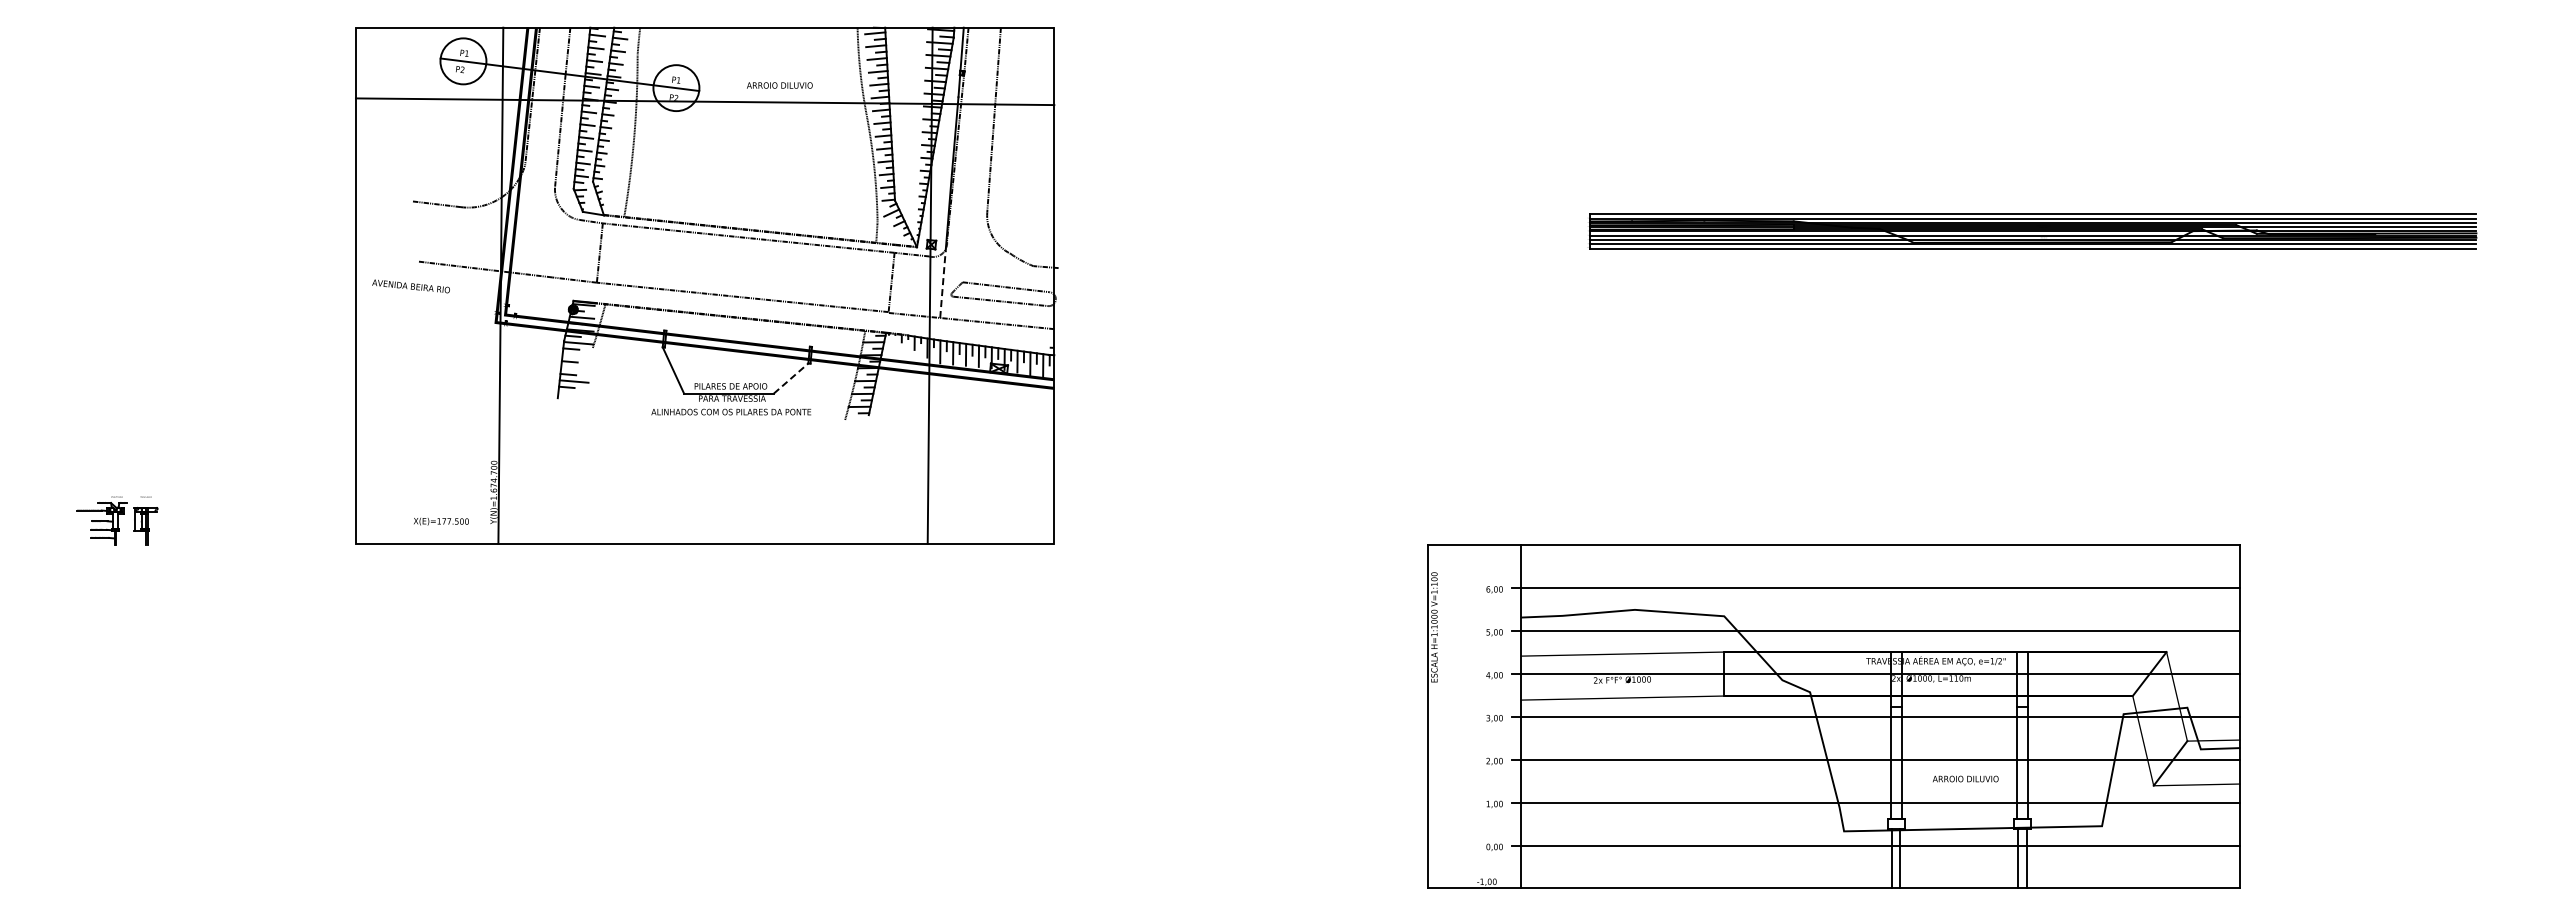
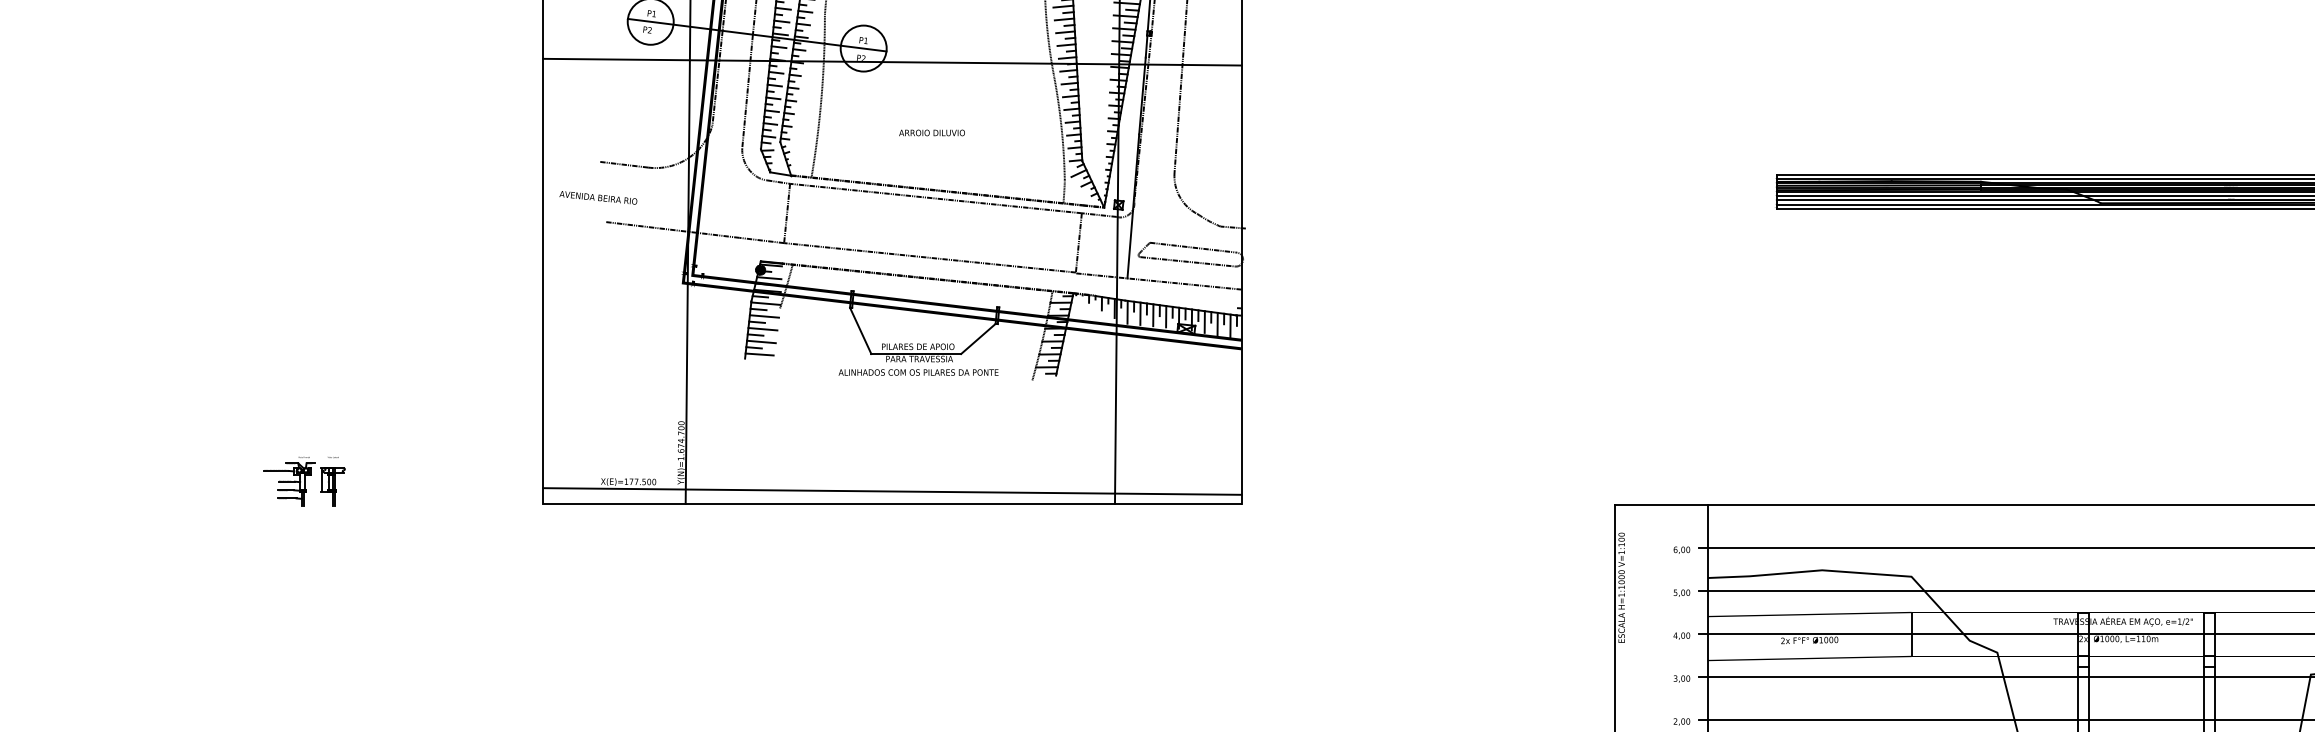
text: (779, 85) -> (931, 132), moved
line: (942, 284) -> (1129, 244), dashed -> solid
text: (410, 286) -> (597, 197), moved
line: (576, 355) -> (763, 315), added
line: (575, 368) -> (762, 328), added
line: (791, 378) -> (978, 338), dashed -> solid
line: (572, 394) -> (759, 354), added
line: (704, 530) -> (891, 490), added

